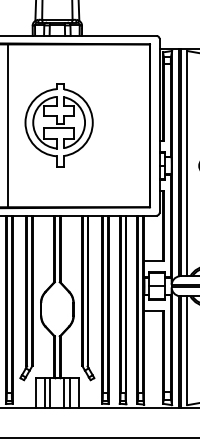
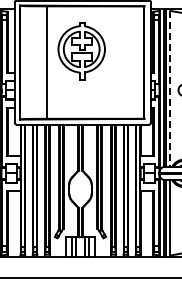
part: (58, 125) -> (81, 51), moved
line: (187, 163) -> (170, 88), solid -> dashed

